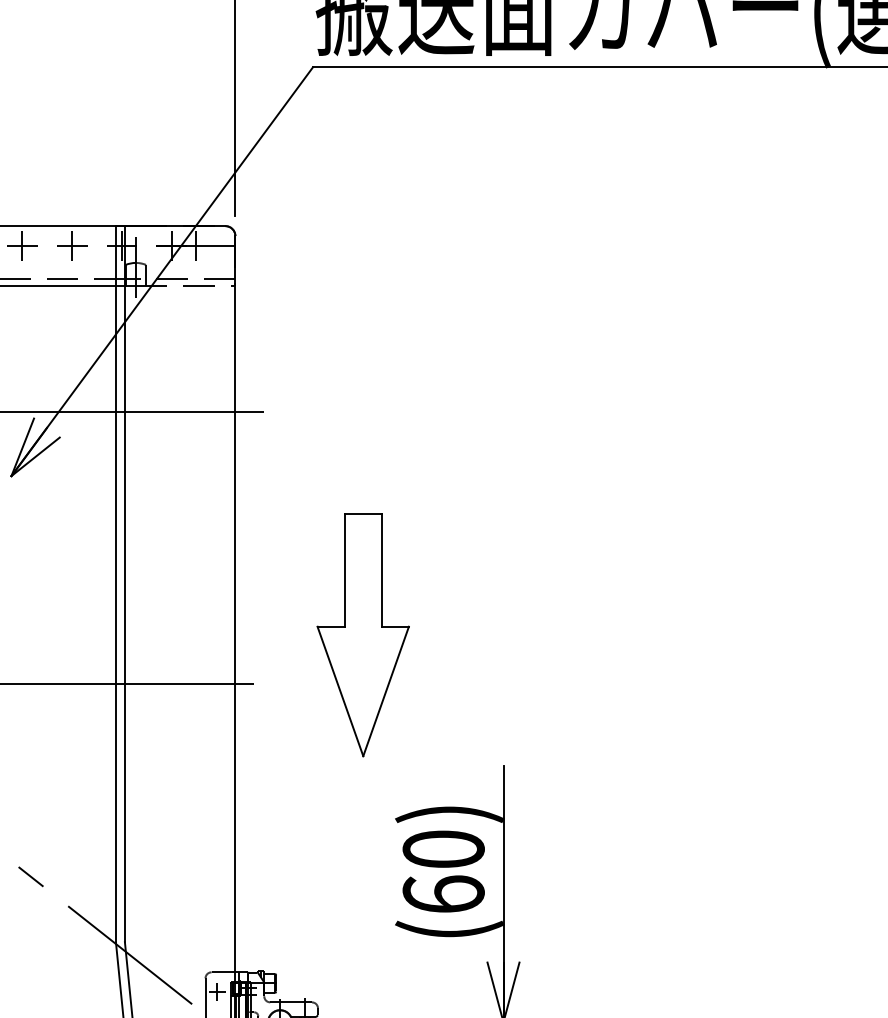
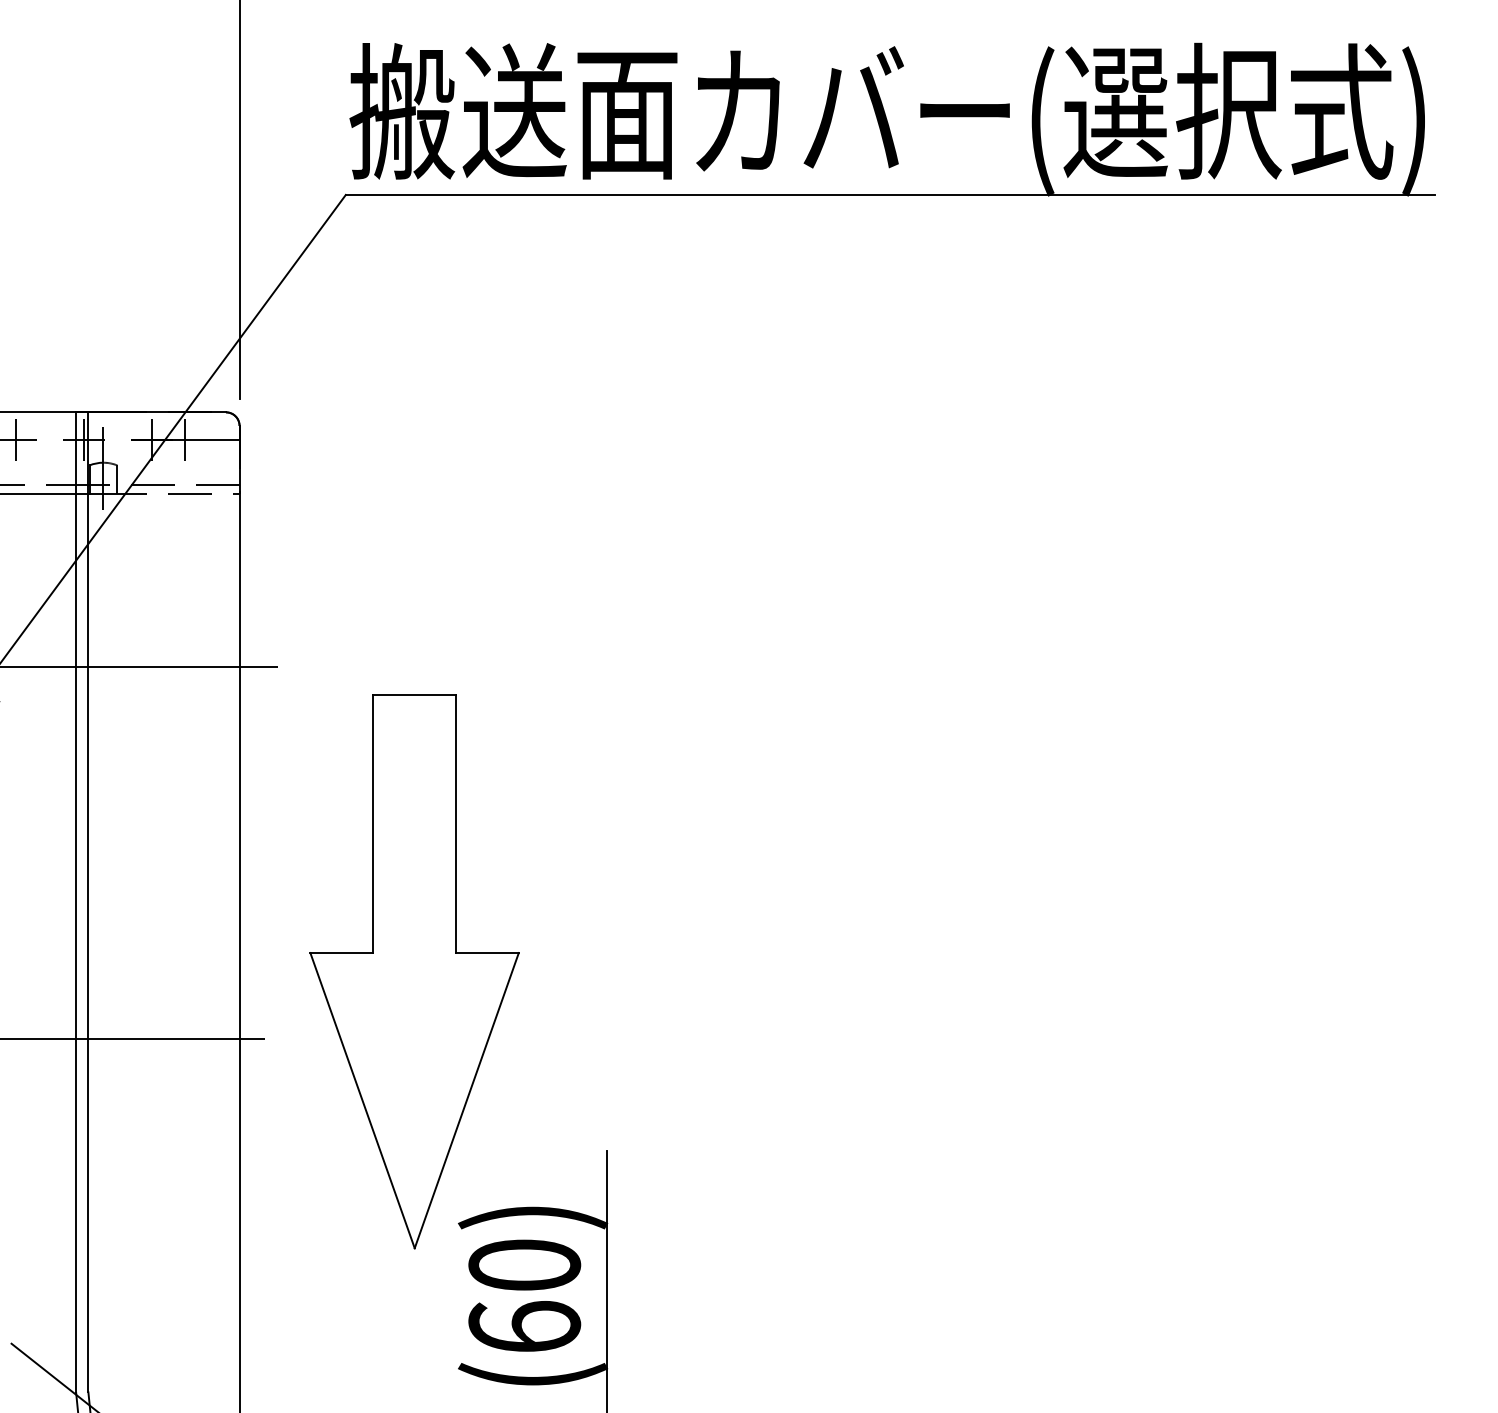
part: (363, 634) -> (414, 971), size x1.67

